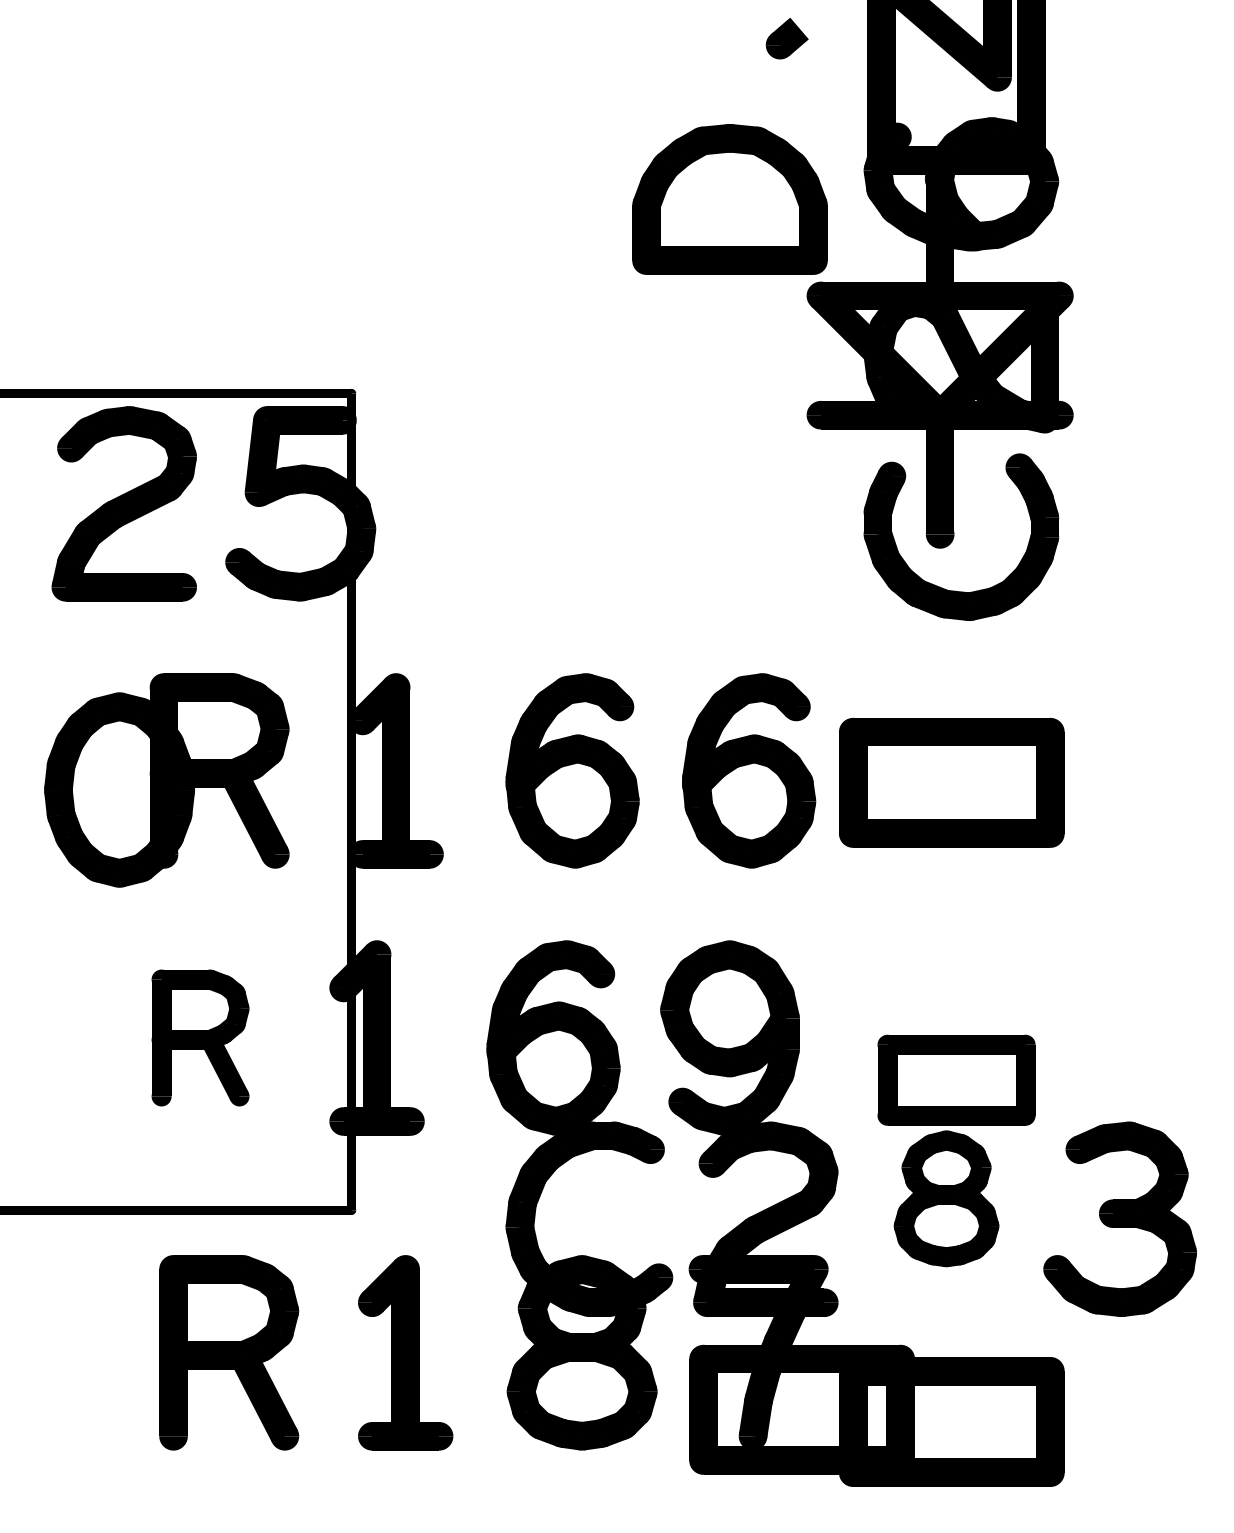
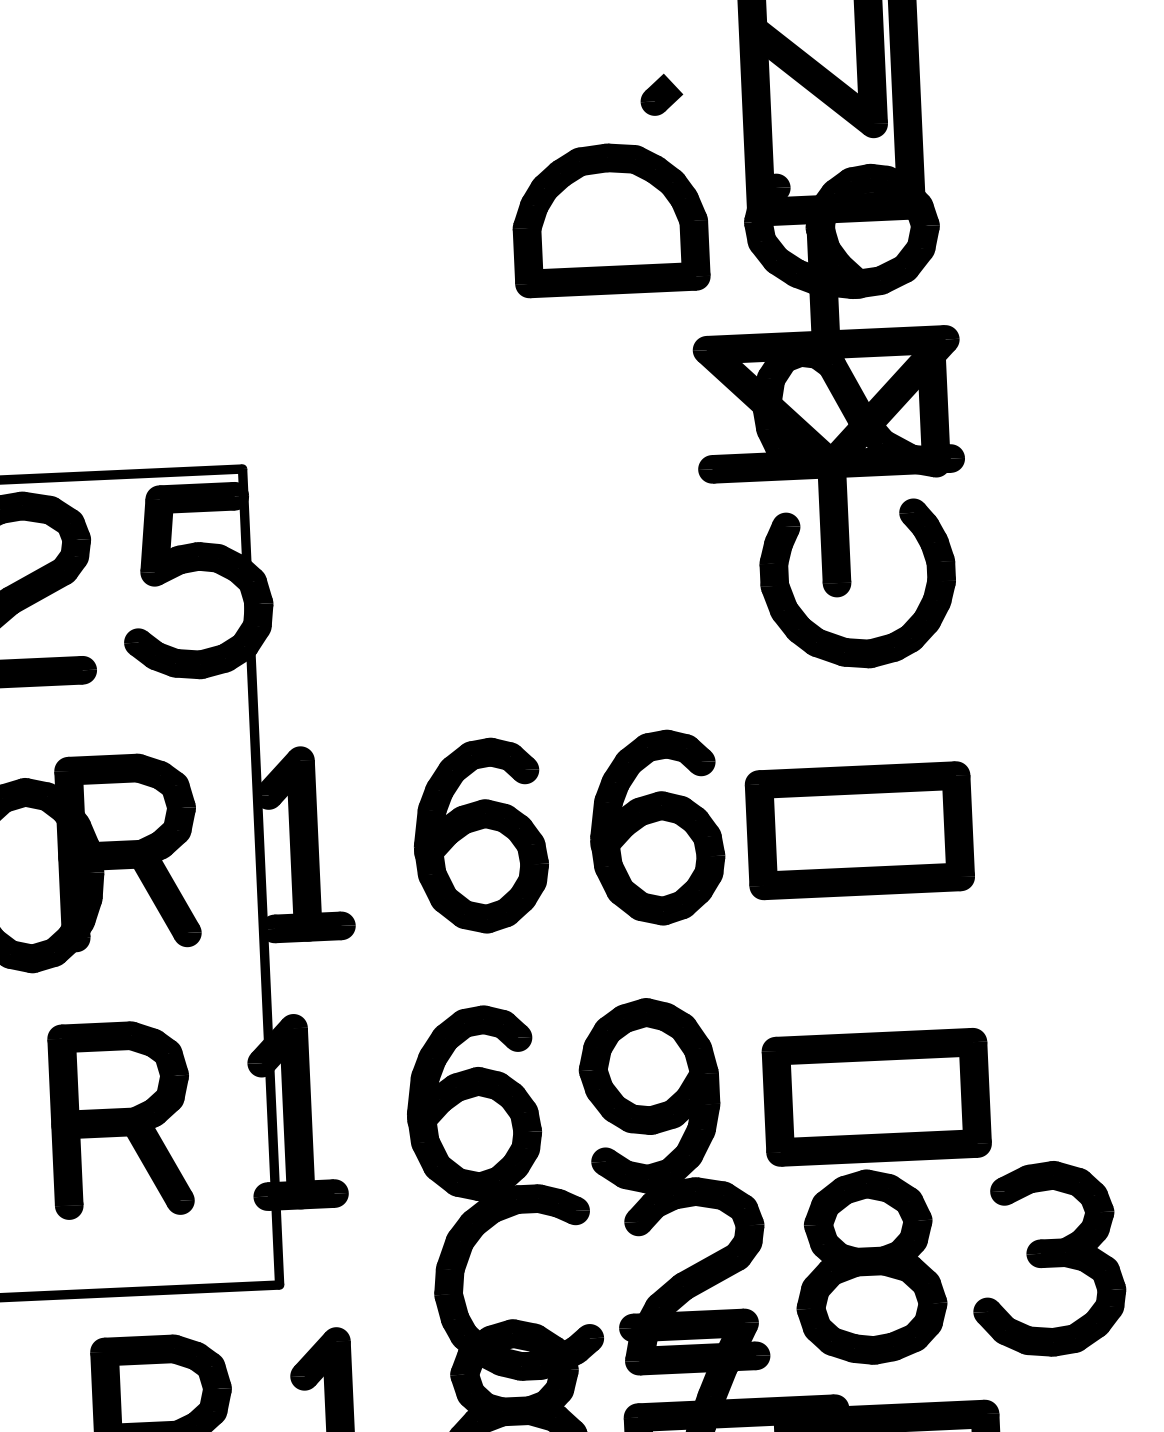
part: (729, 199) -> (609, 219), moved
part: (200, 1037) -> (120, 1119), size x1.43
part: (956, 1150) -> (881, 1197), size x1.43

